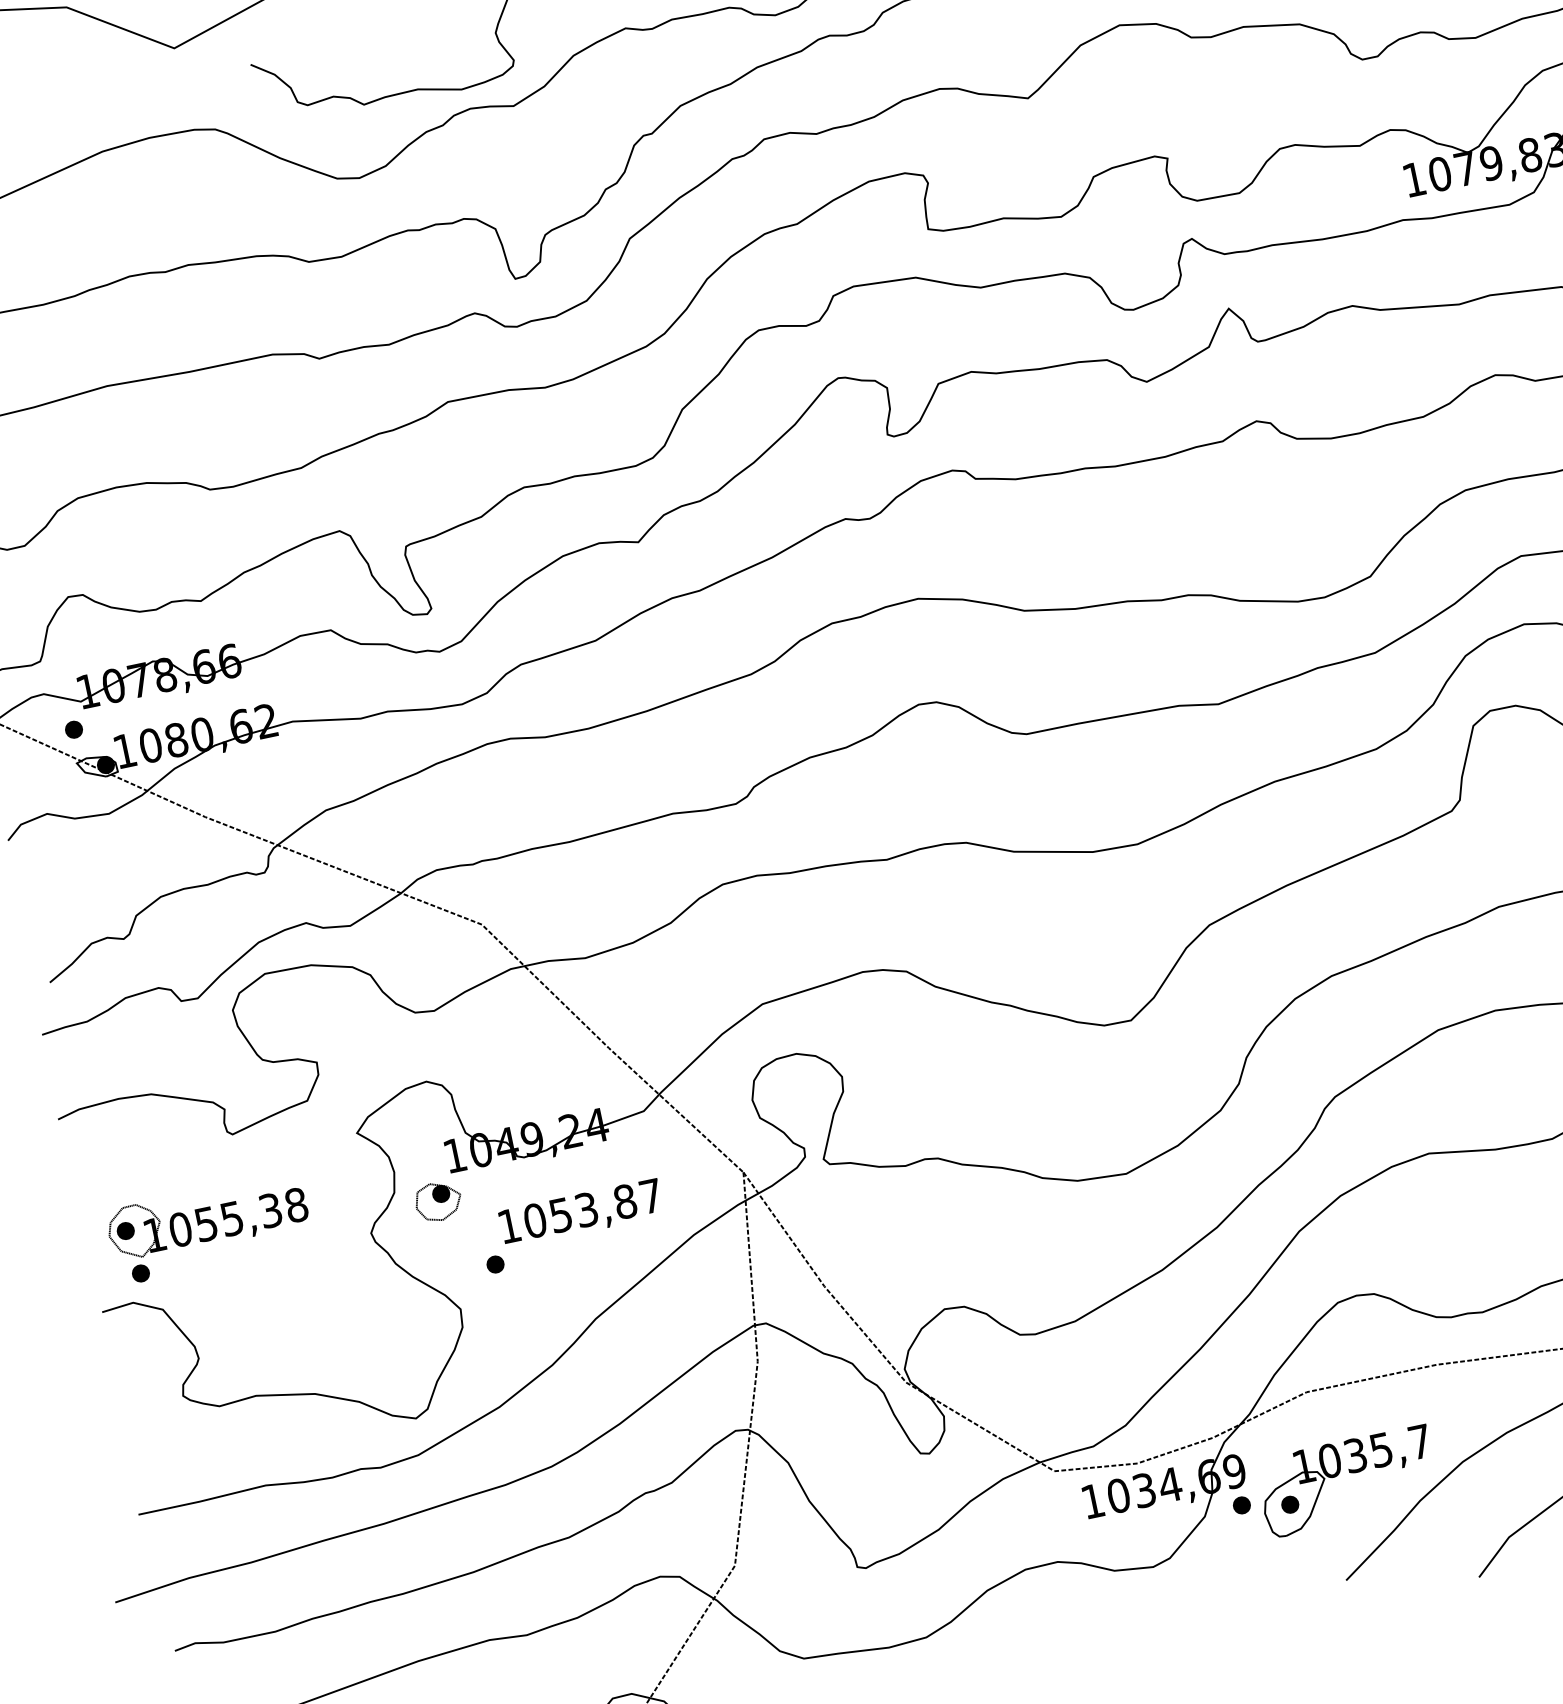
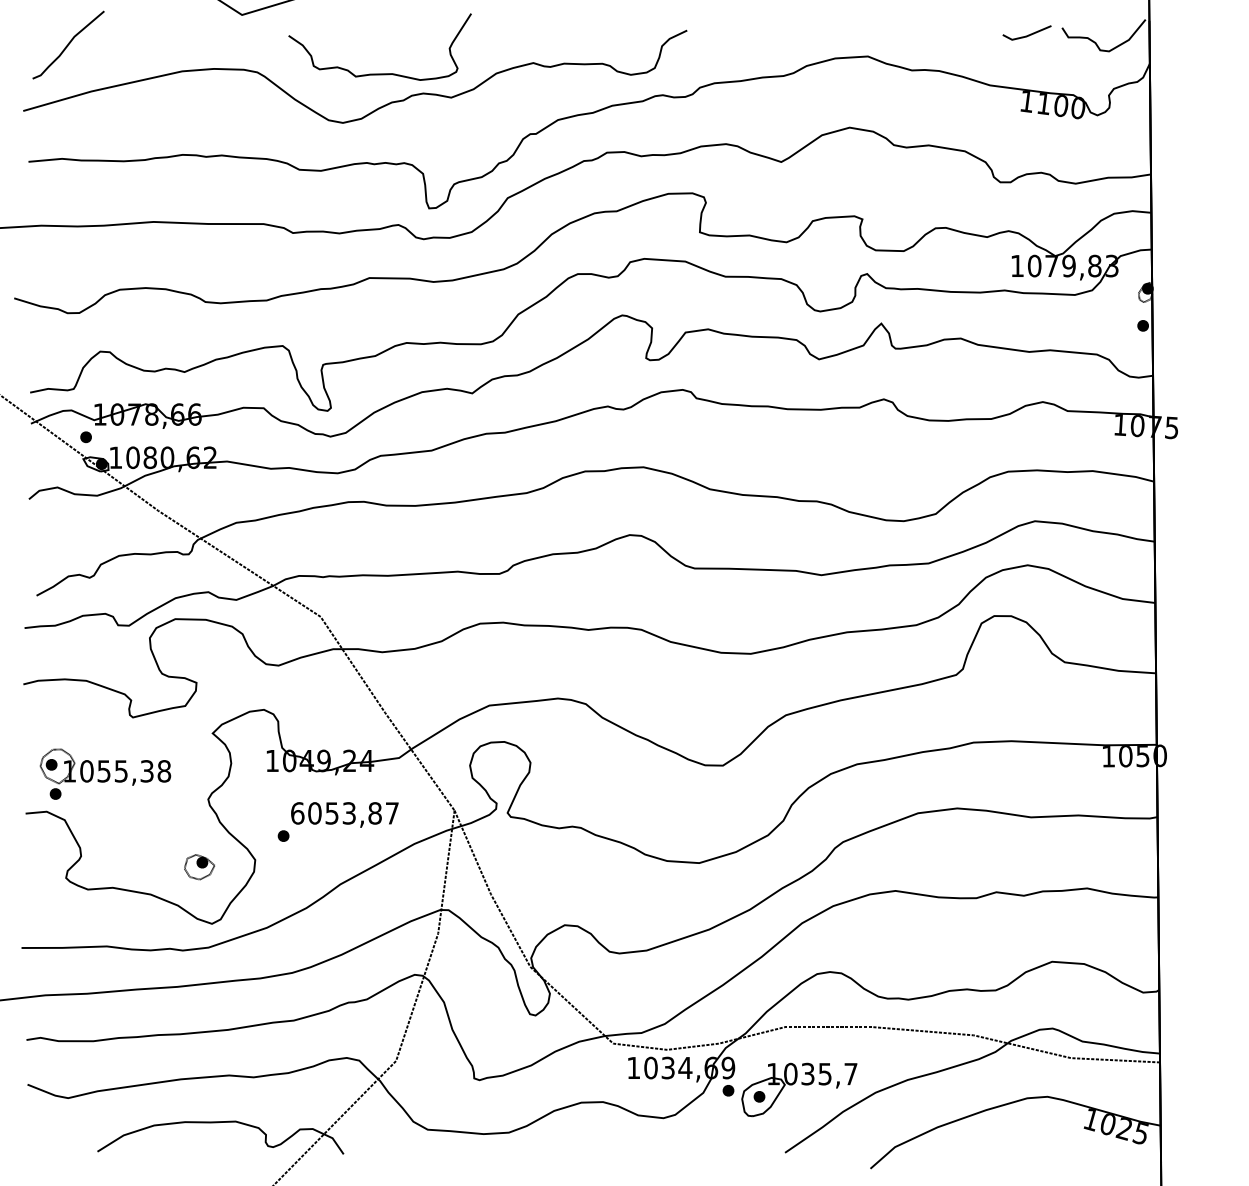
part: (438, 1202) -> (199, 867), moved
text: (509, 1226) -> (297, 813), 1053,87 -> 6053,87

